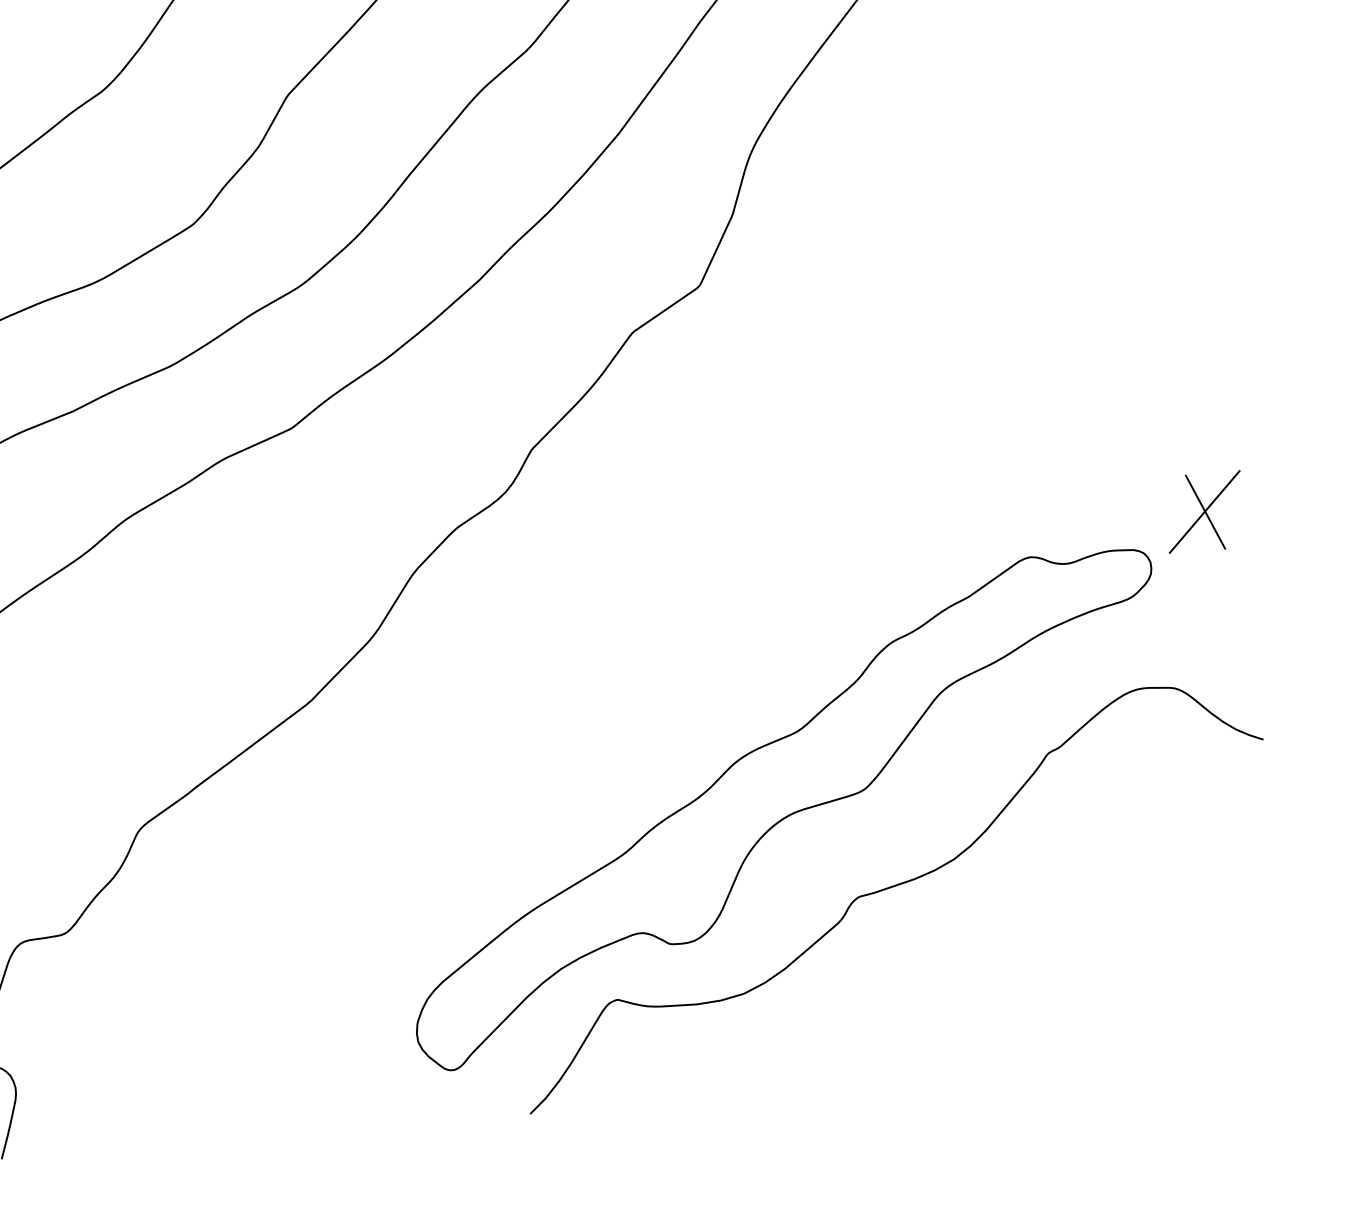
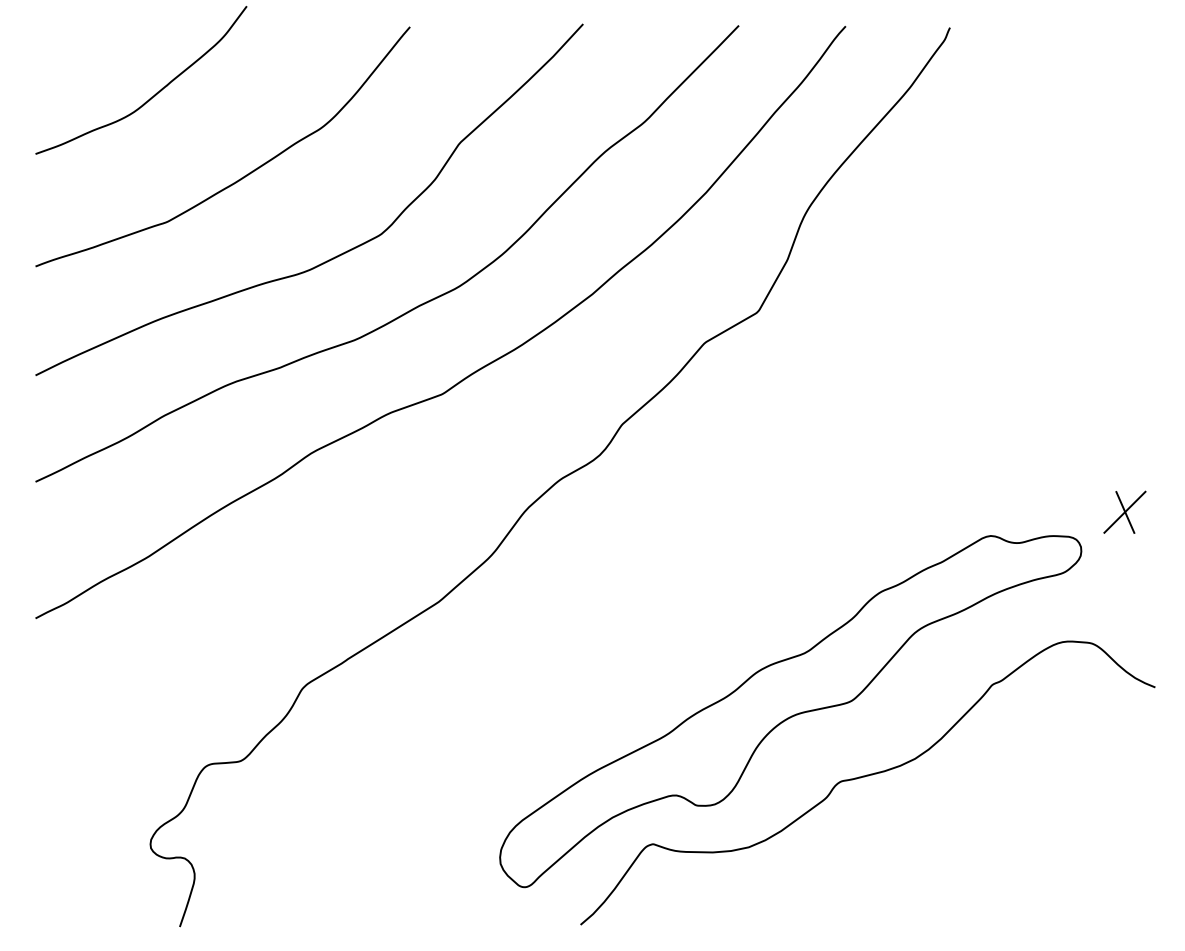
part: (1204, 510) -> (1124, 511), size x0.71

